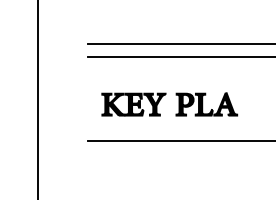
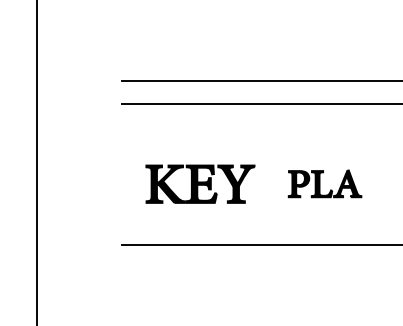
part: (206, 104) -> (324, 183), size x0.7

